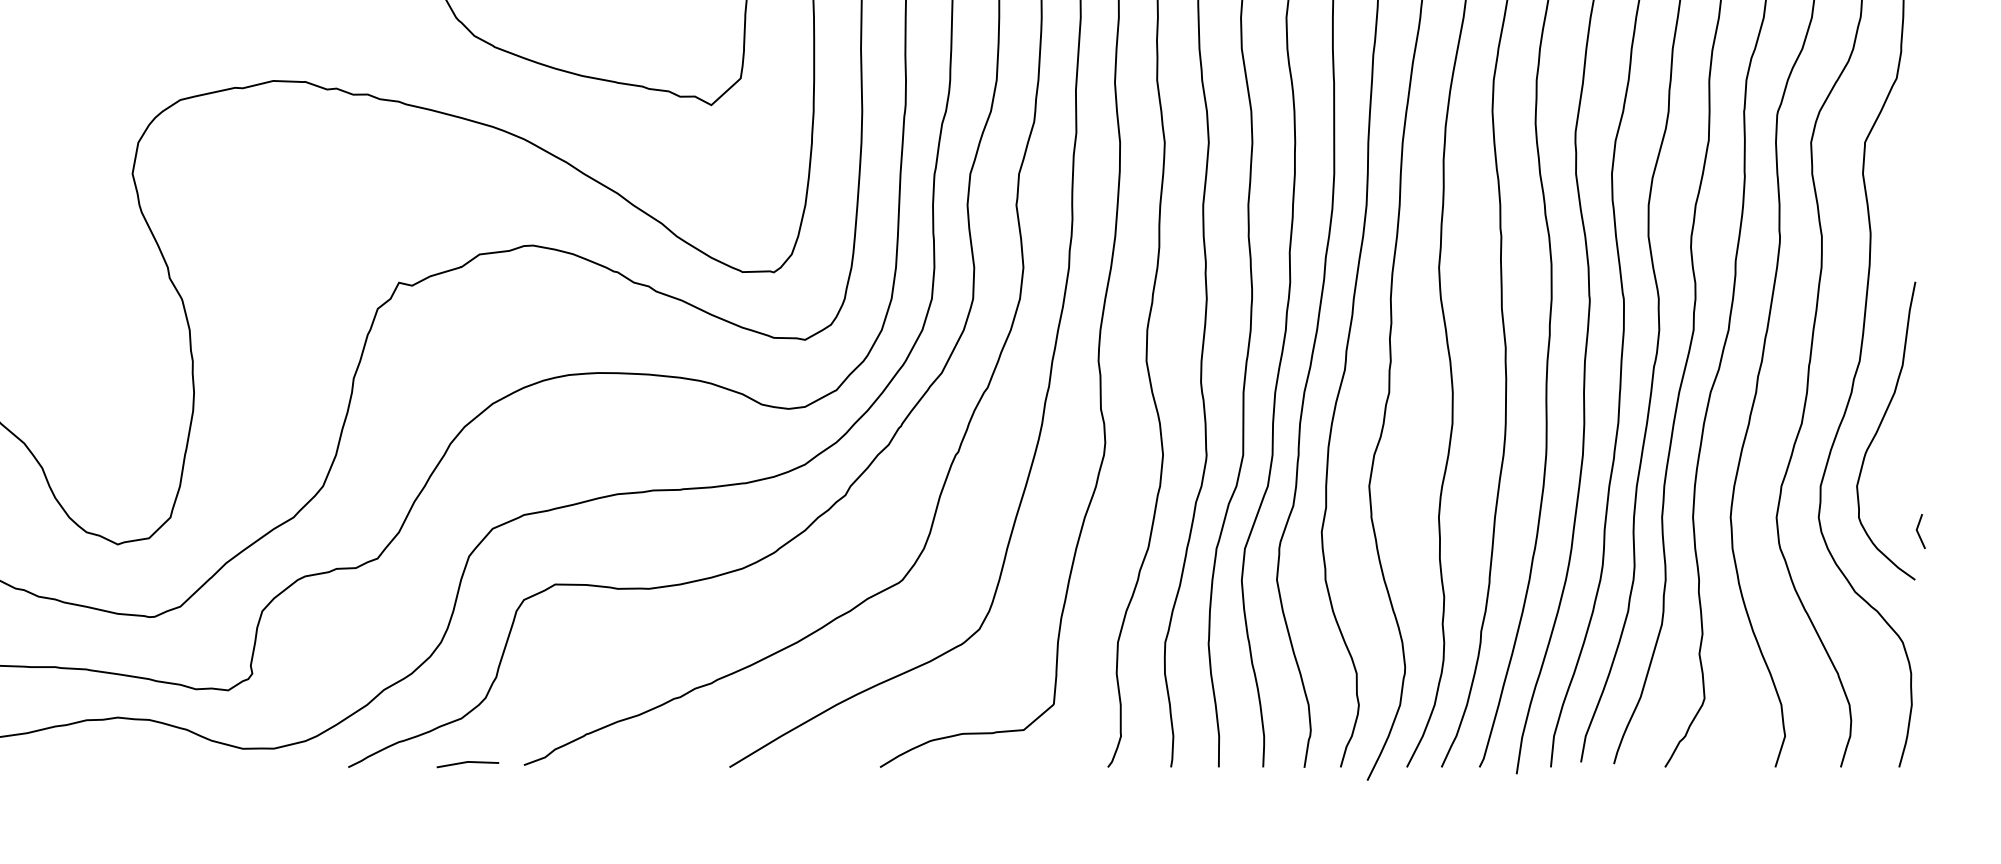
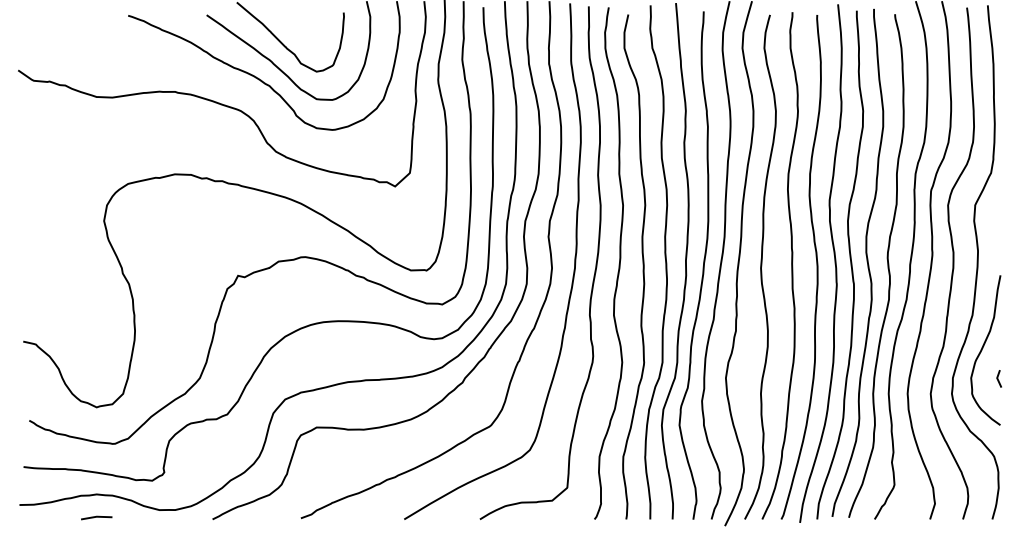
line: (1919, 530) -> (998, 378), moved
line: (467, 763) -> (96, 517), moved

